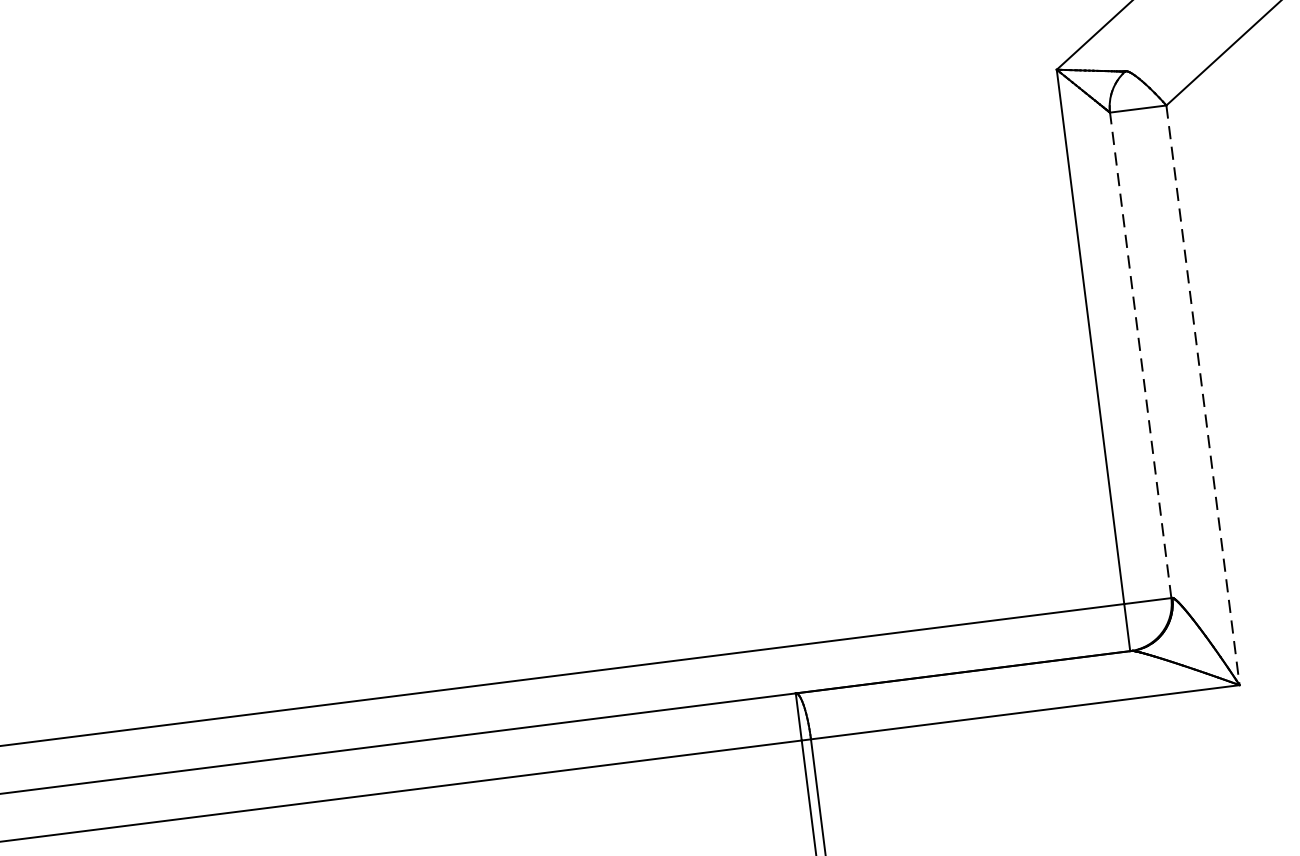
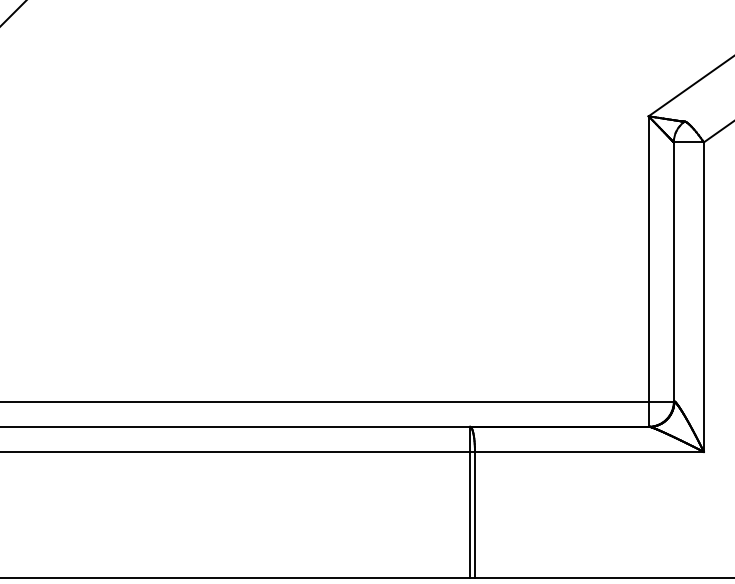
line: (1140, 356) -> (673, 272), dashed -> solid
line: (1202, 396) -> (703, 297), dashed -> solid

